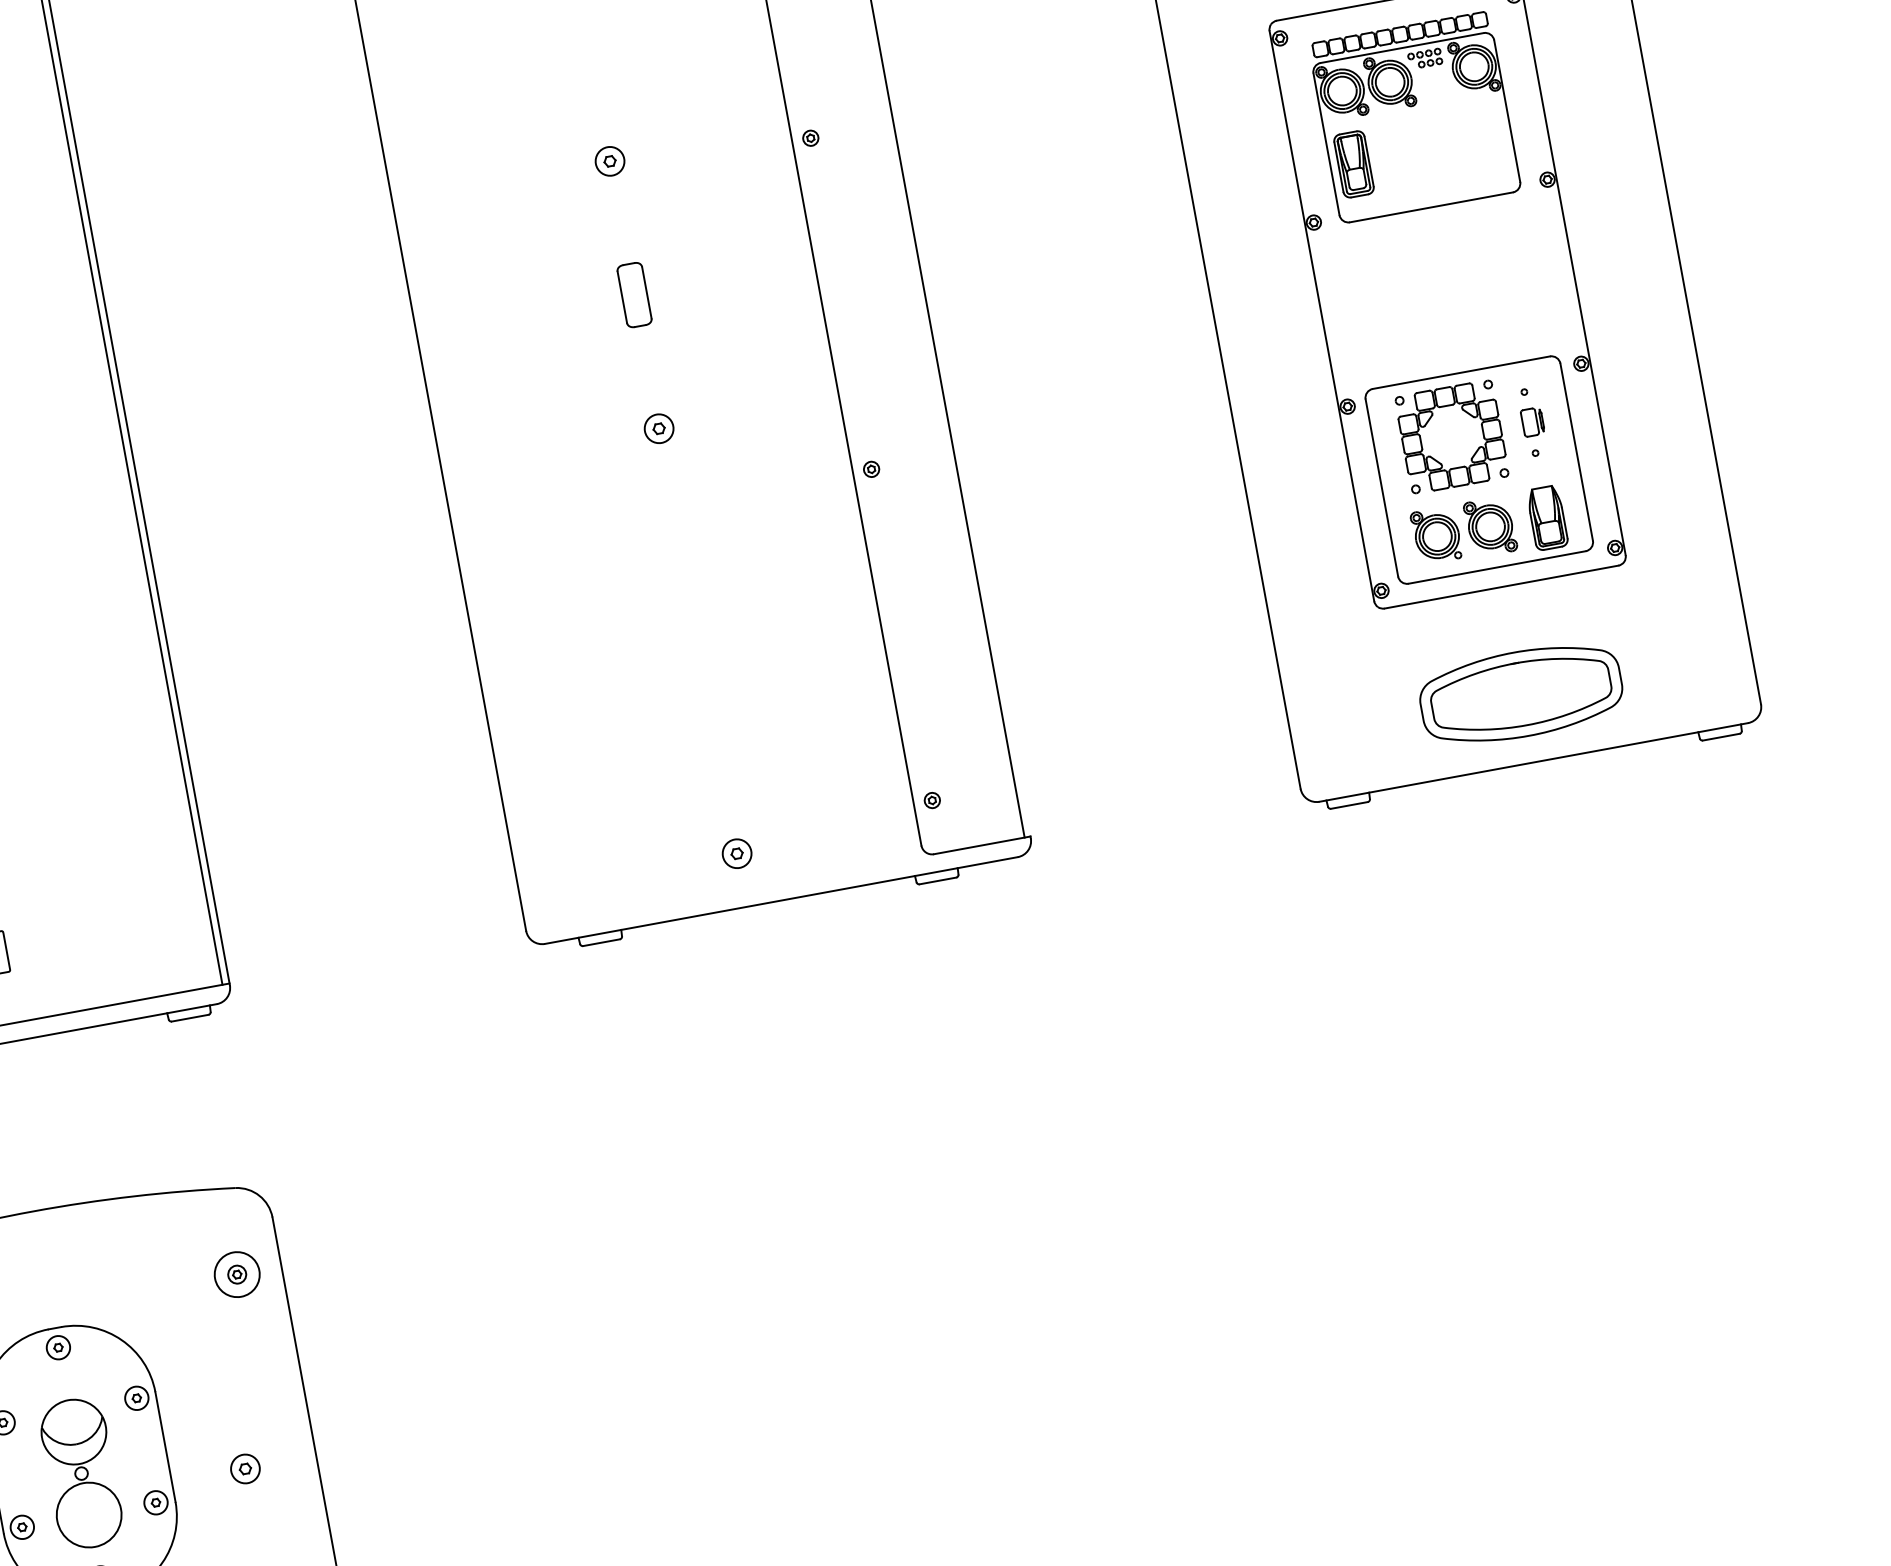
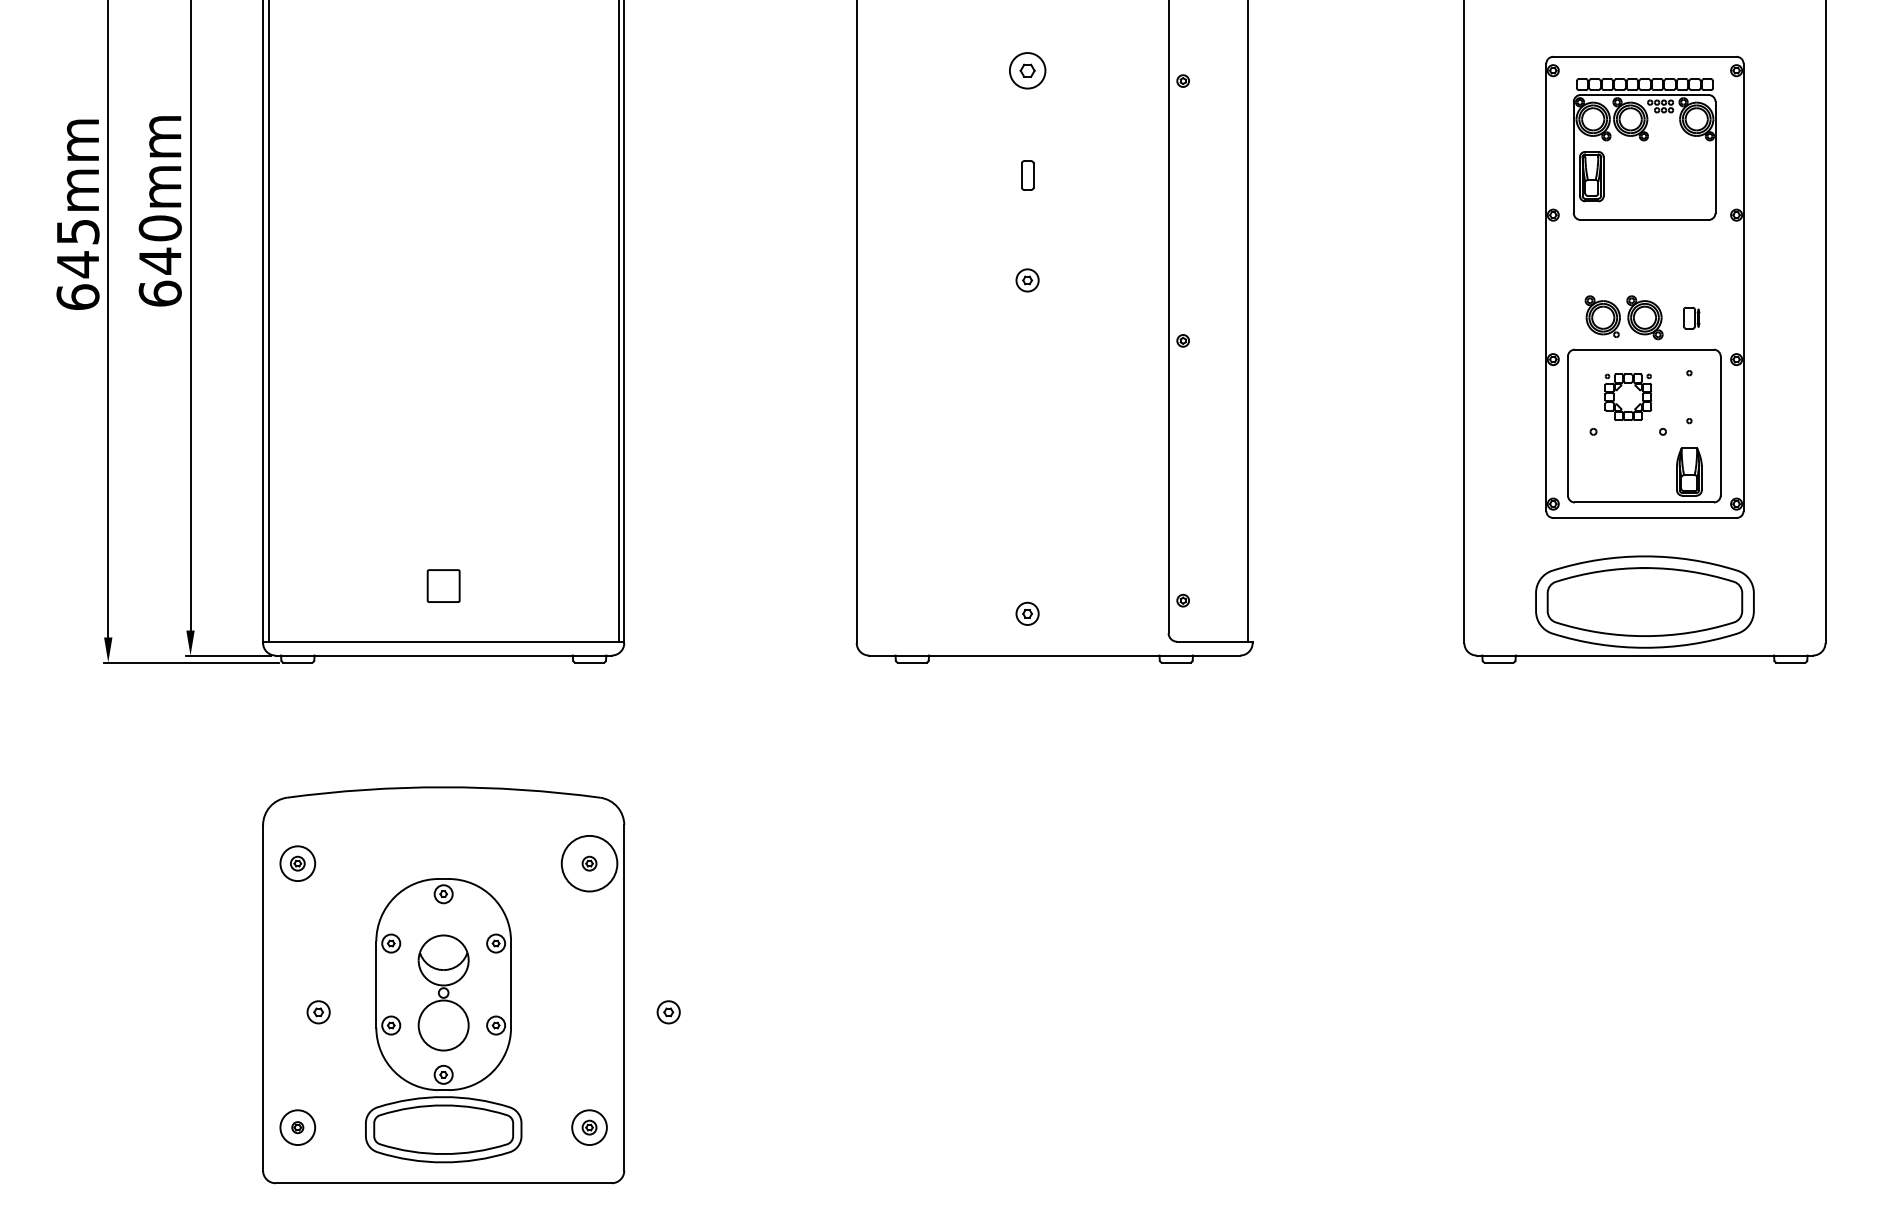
part: (609, 161) -> (1027, 70), size x1.6
part: (634, 295) -> (1027, 175), size x0.6
part: (1532, 421) -> (1691, 317), moved
part: (1452, 437) -> (1628, 397), size x0.6
part: (1463, 531) -> (1623, 317), moved
part: (1520, 693) -> (1644, 601), size x1.4
circle: (237, 1274) -> (589, 863), size x1.6
part: (245, 1469) -> (668, 1012), moved

